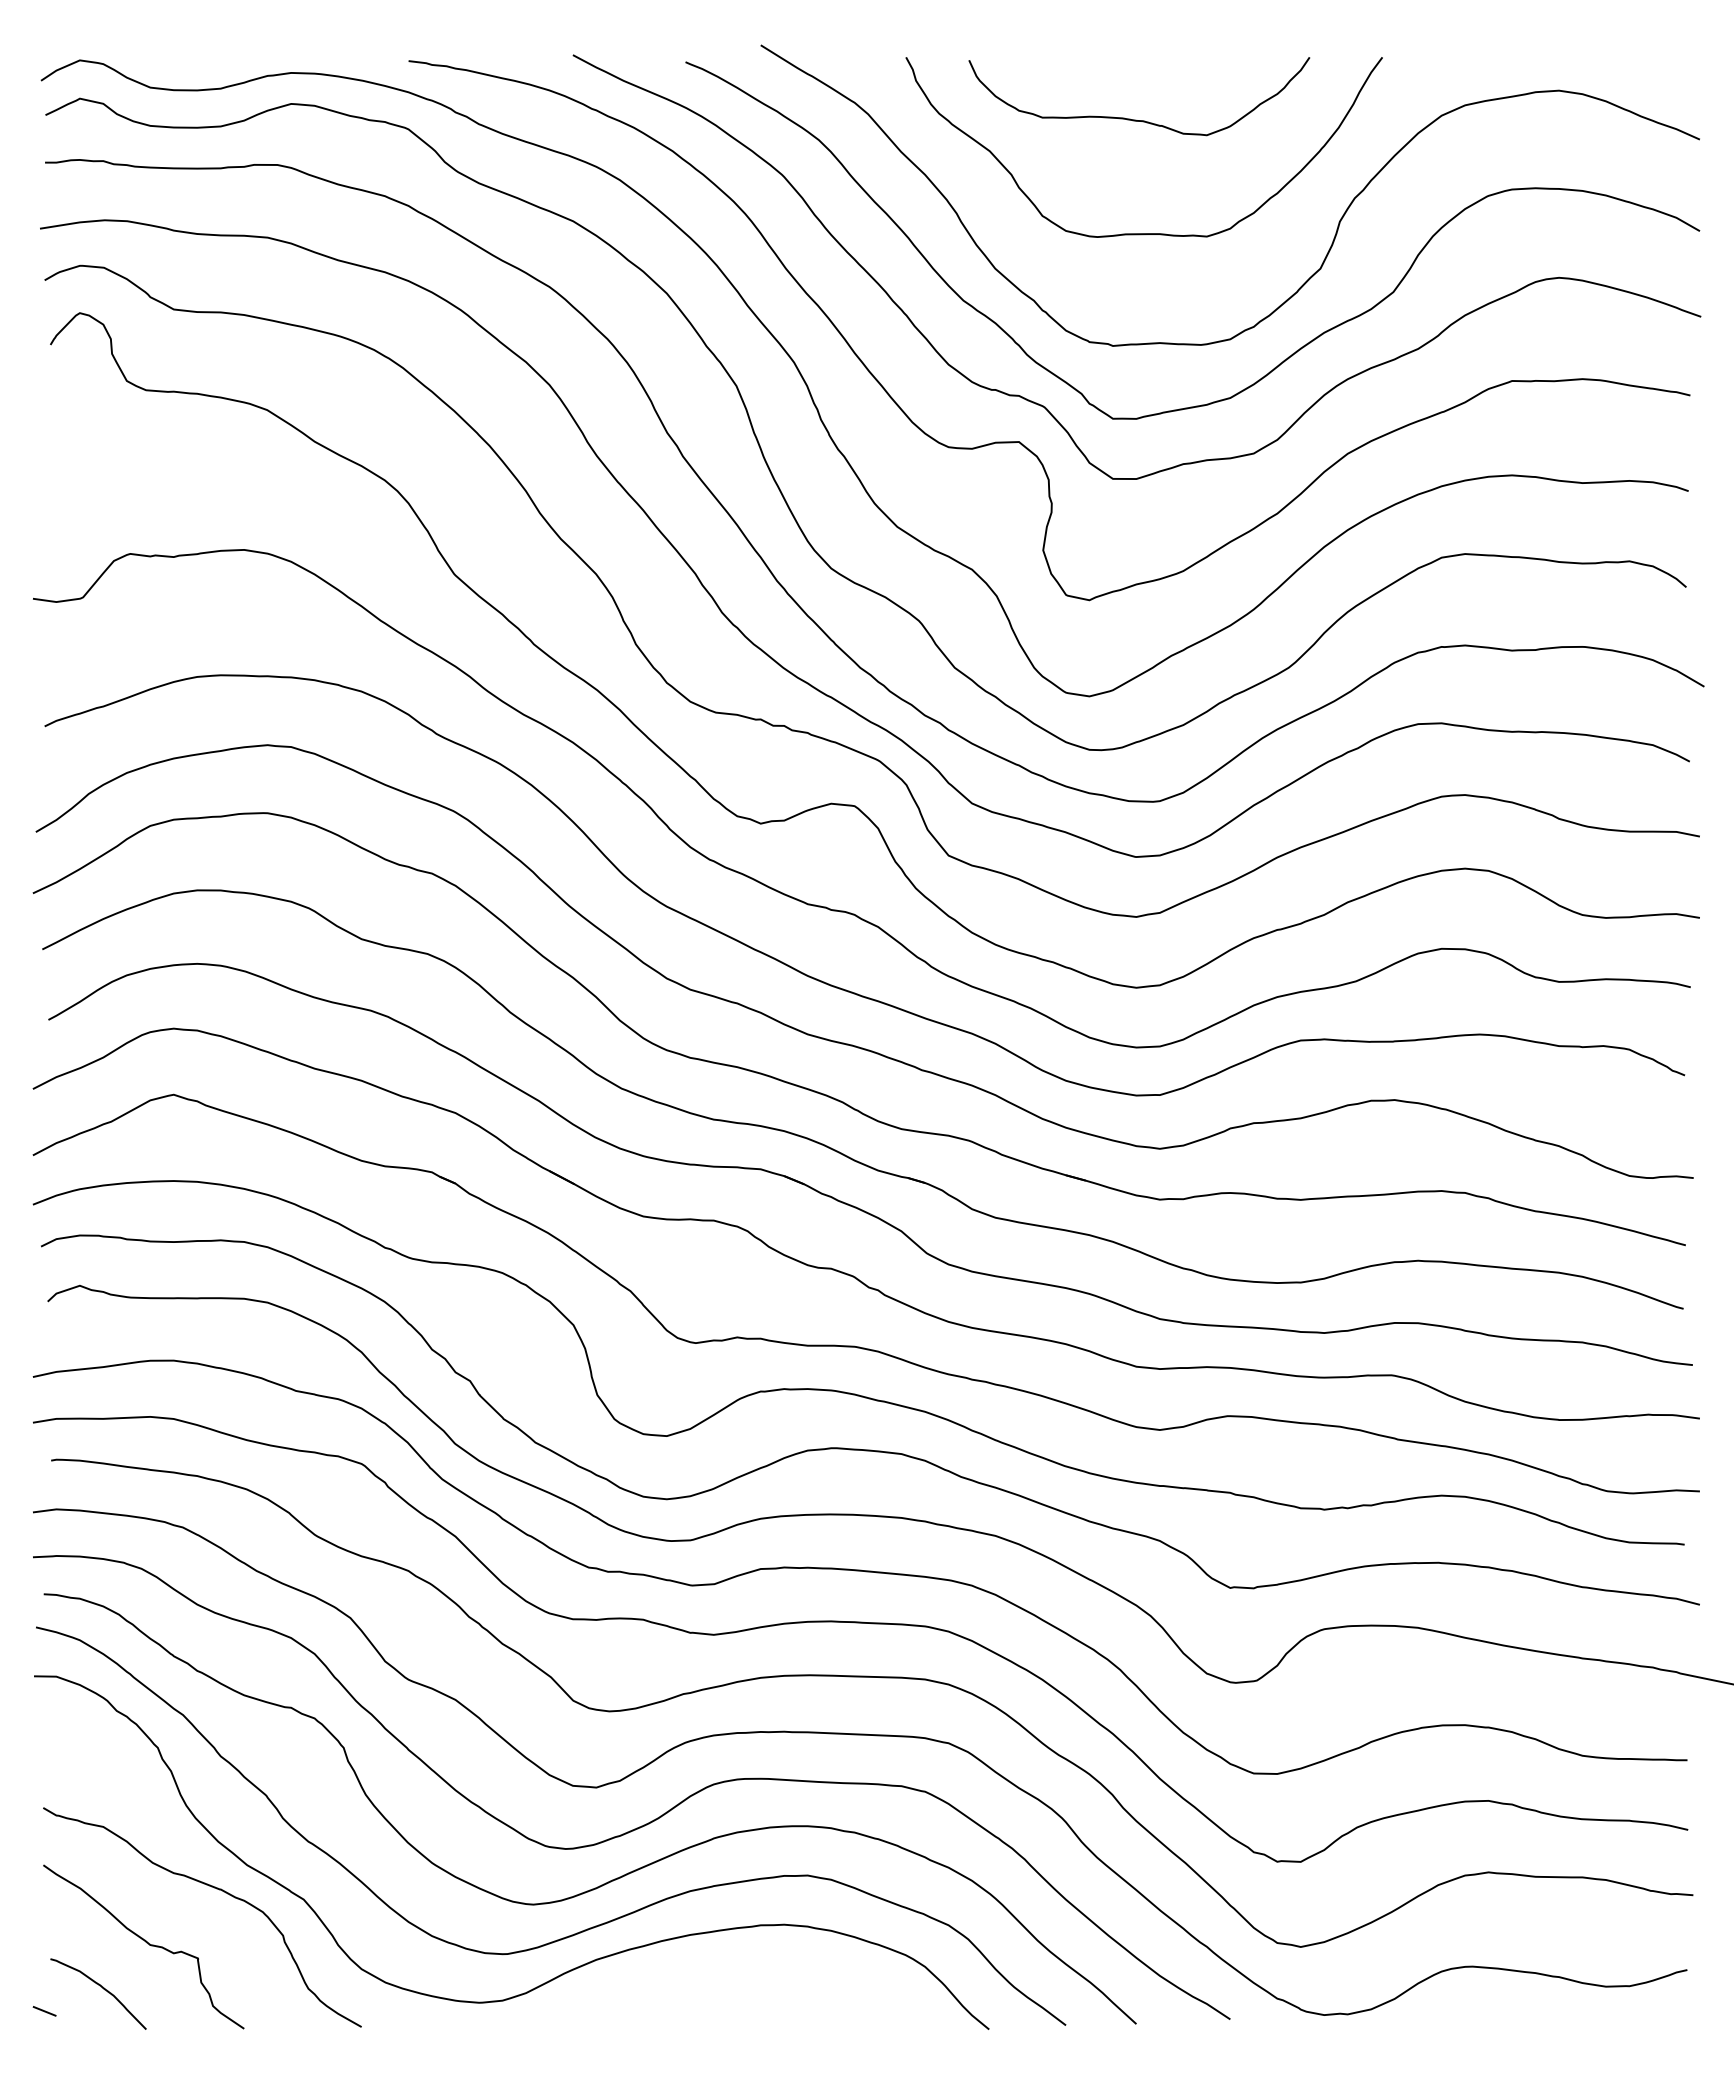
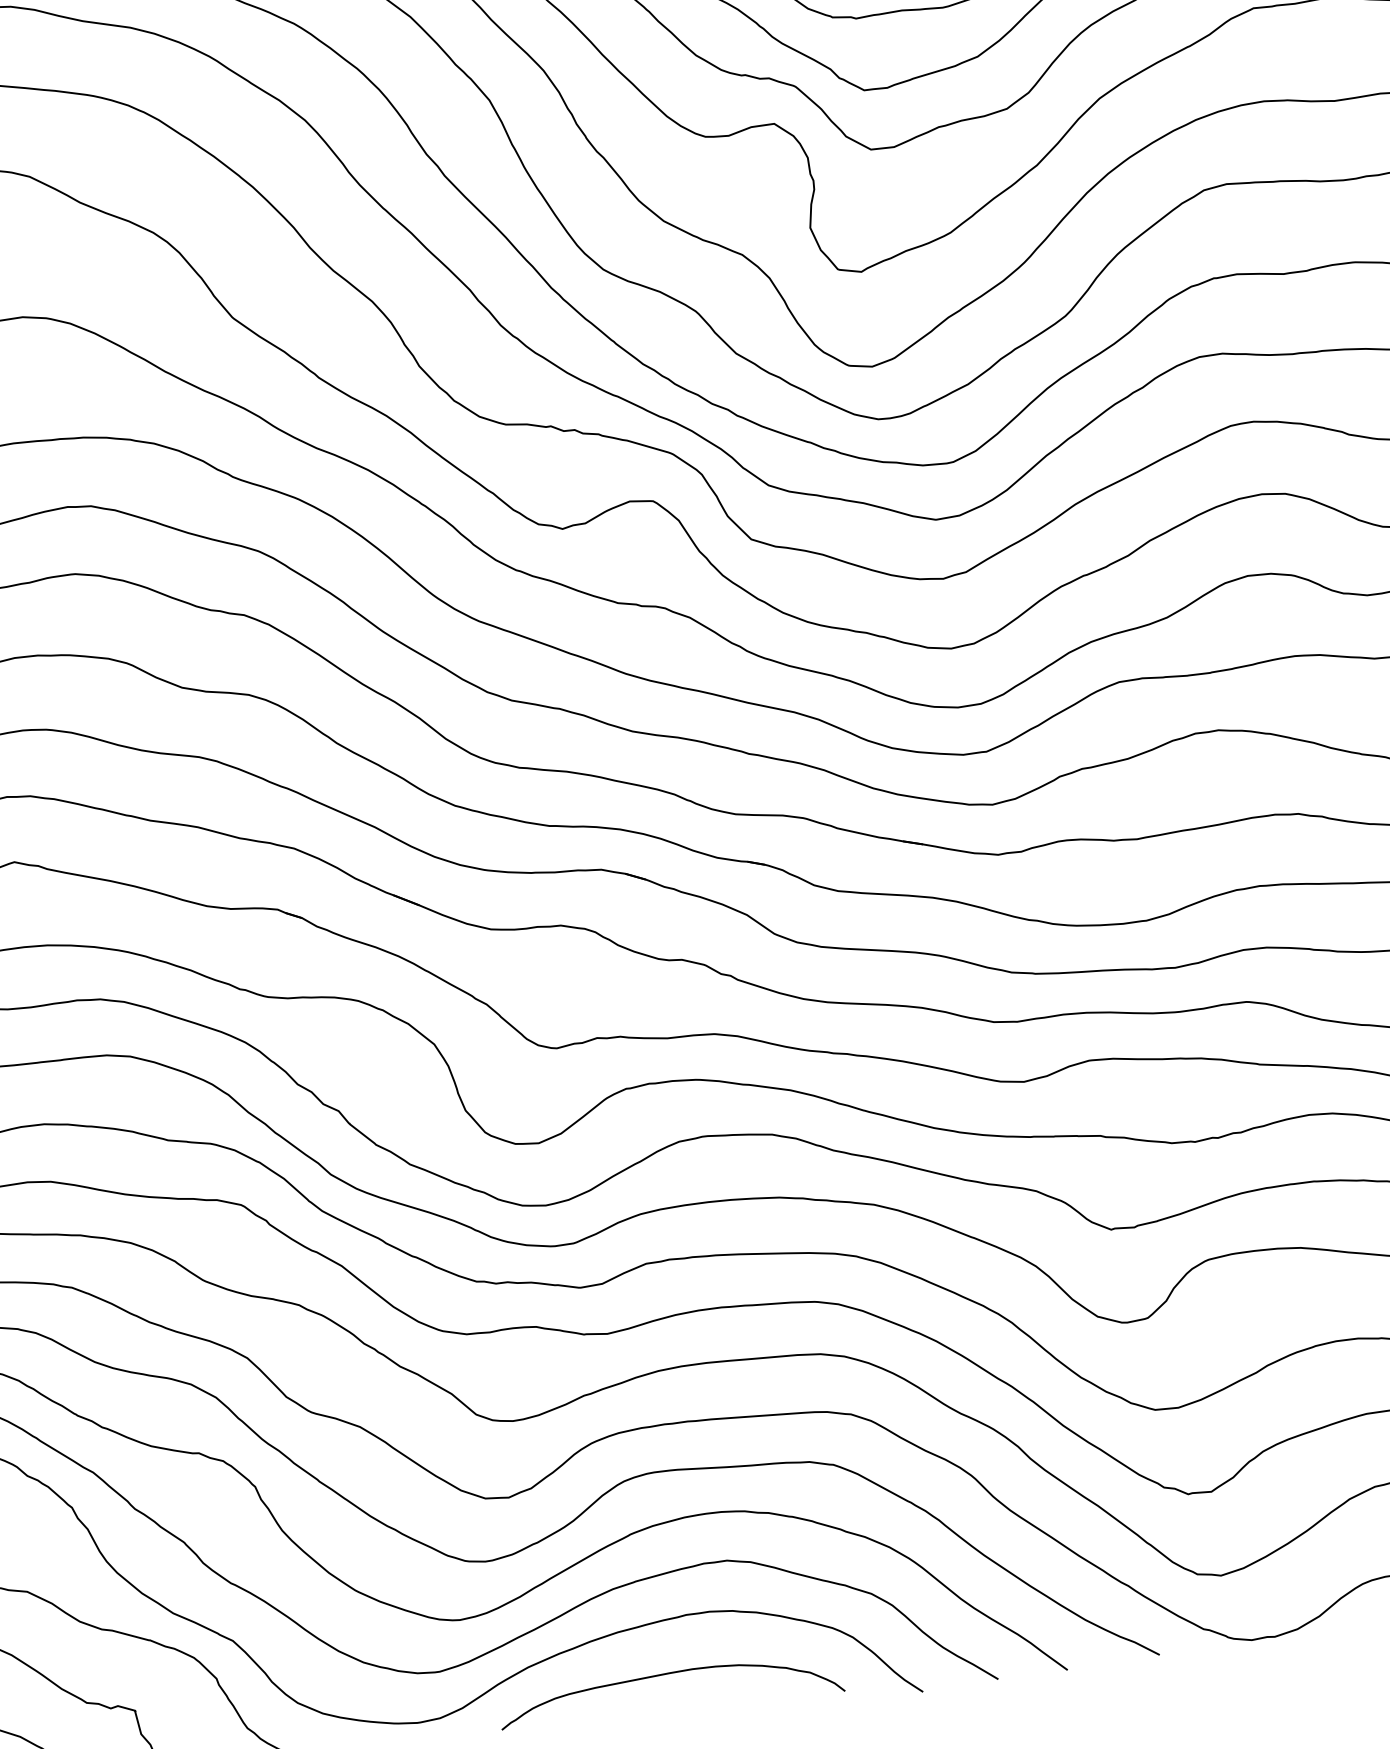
curve: (732, 1983) -> (664, 1675), added

